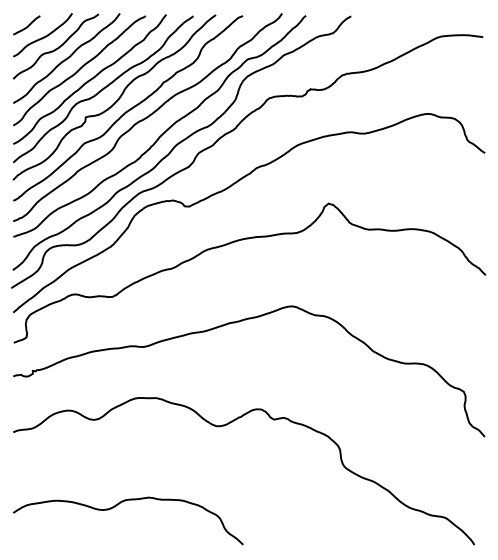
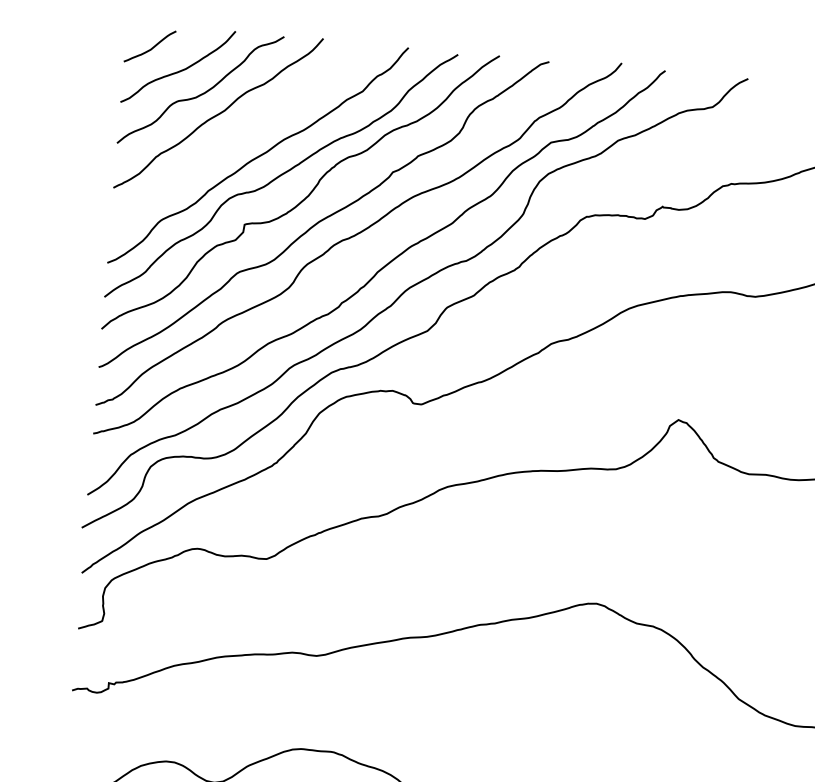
curve: (79, 70) -> (240, 137), removed

